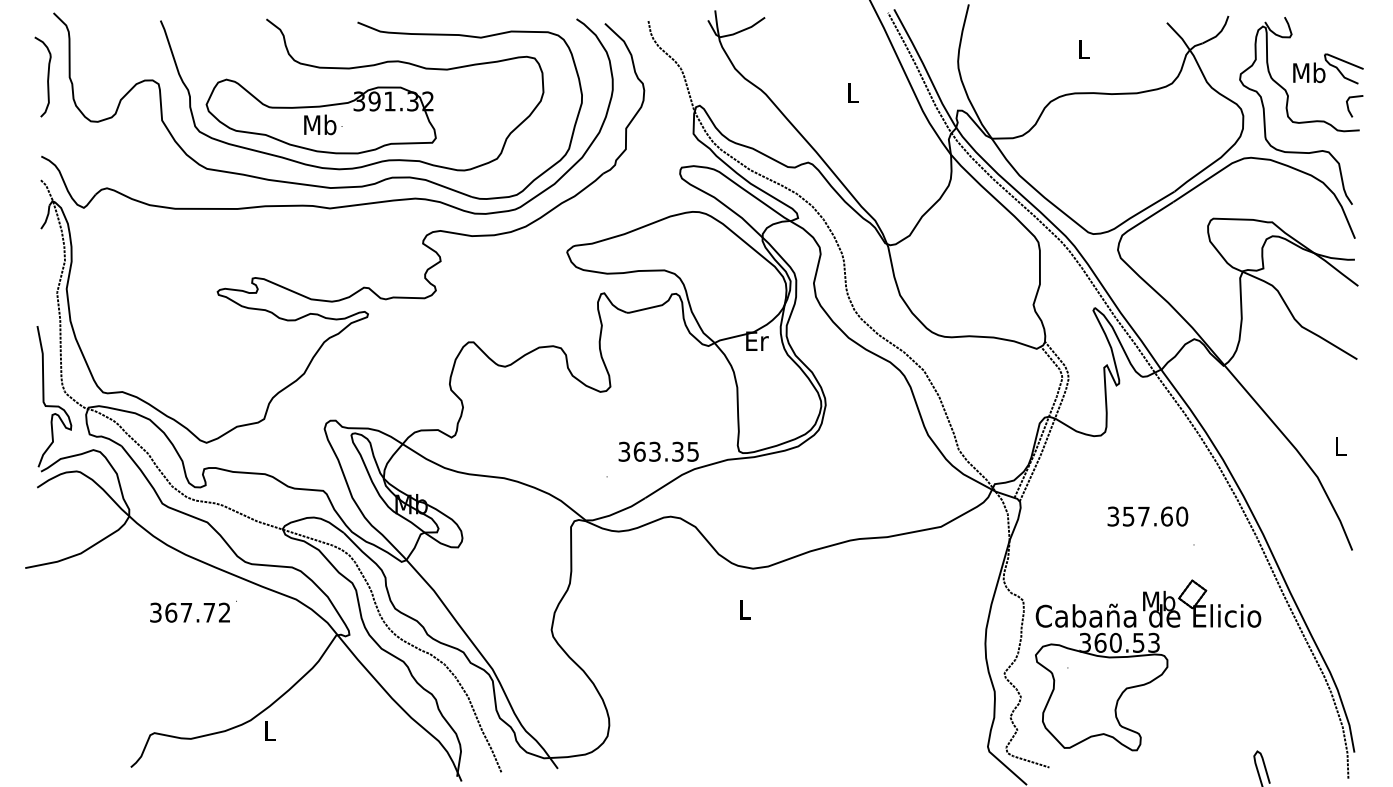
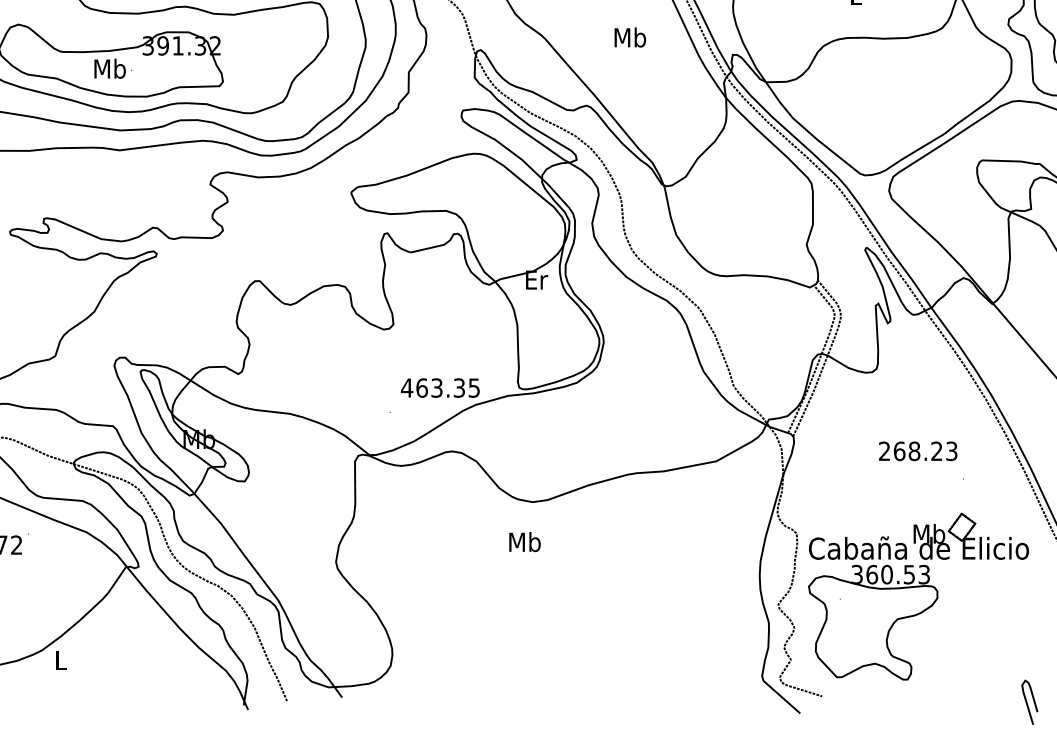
text: (852, 92) -> (629, 37), L -> Mb
text: (624, 451) -> (407, 387), 363.35 -> 463.35
text: (1147, 516) -> (917, 451), 357.60 -> 268.23
text: (745, 609) -> (525, 542), L -> Mb

